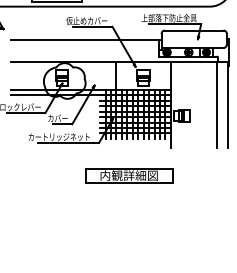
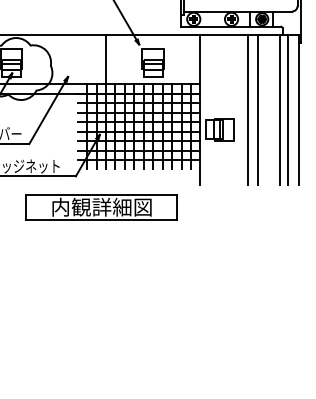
line: (198, 104) -> (248, 109), added
line: (203, 104) -> (257, 109), added
line: (221, 104) -> (288, 109), added
part: (129, 175) -> (102, 207), moved

